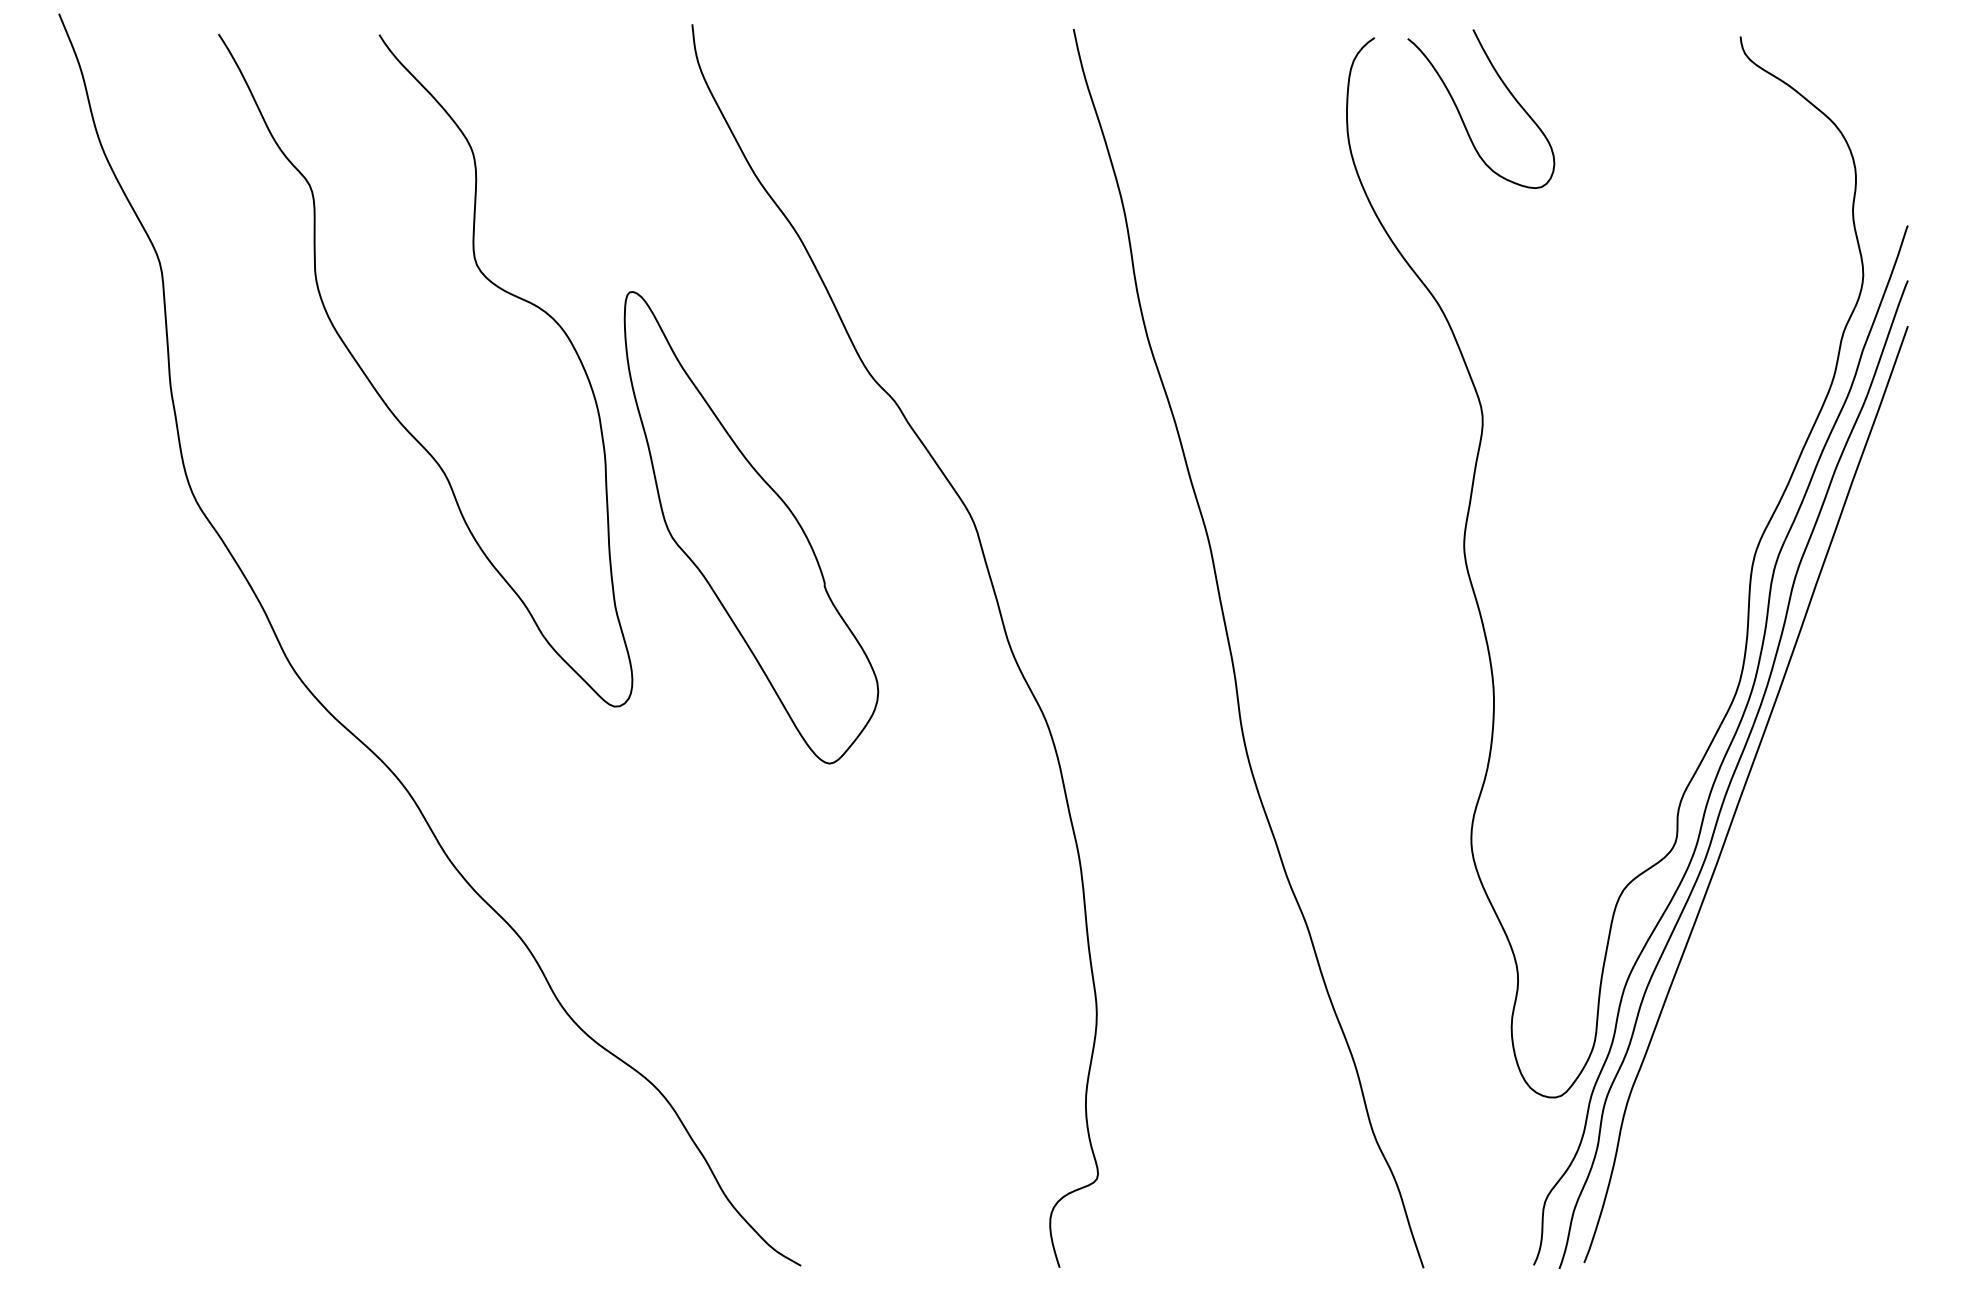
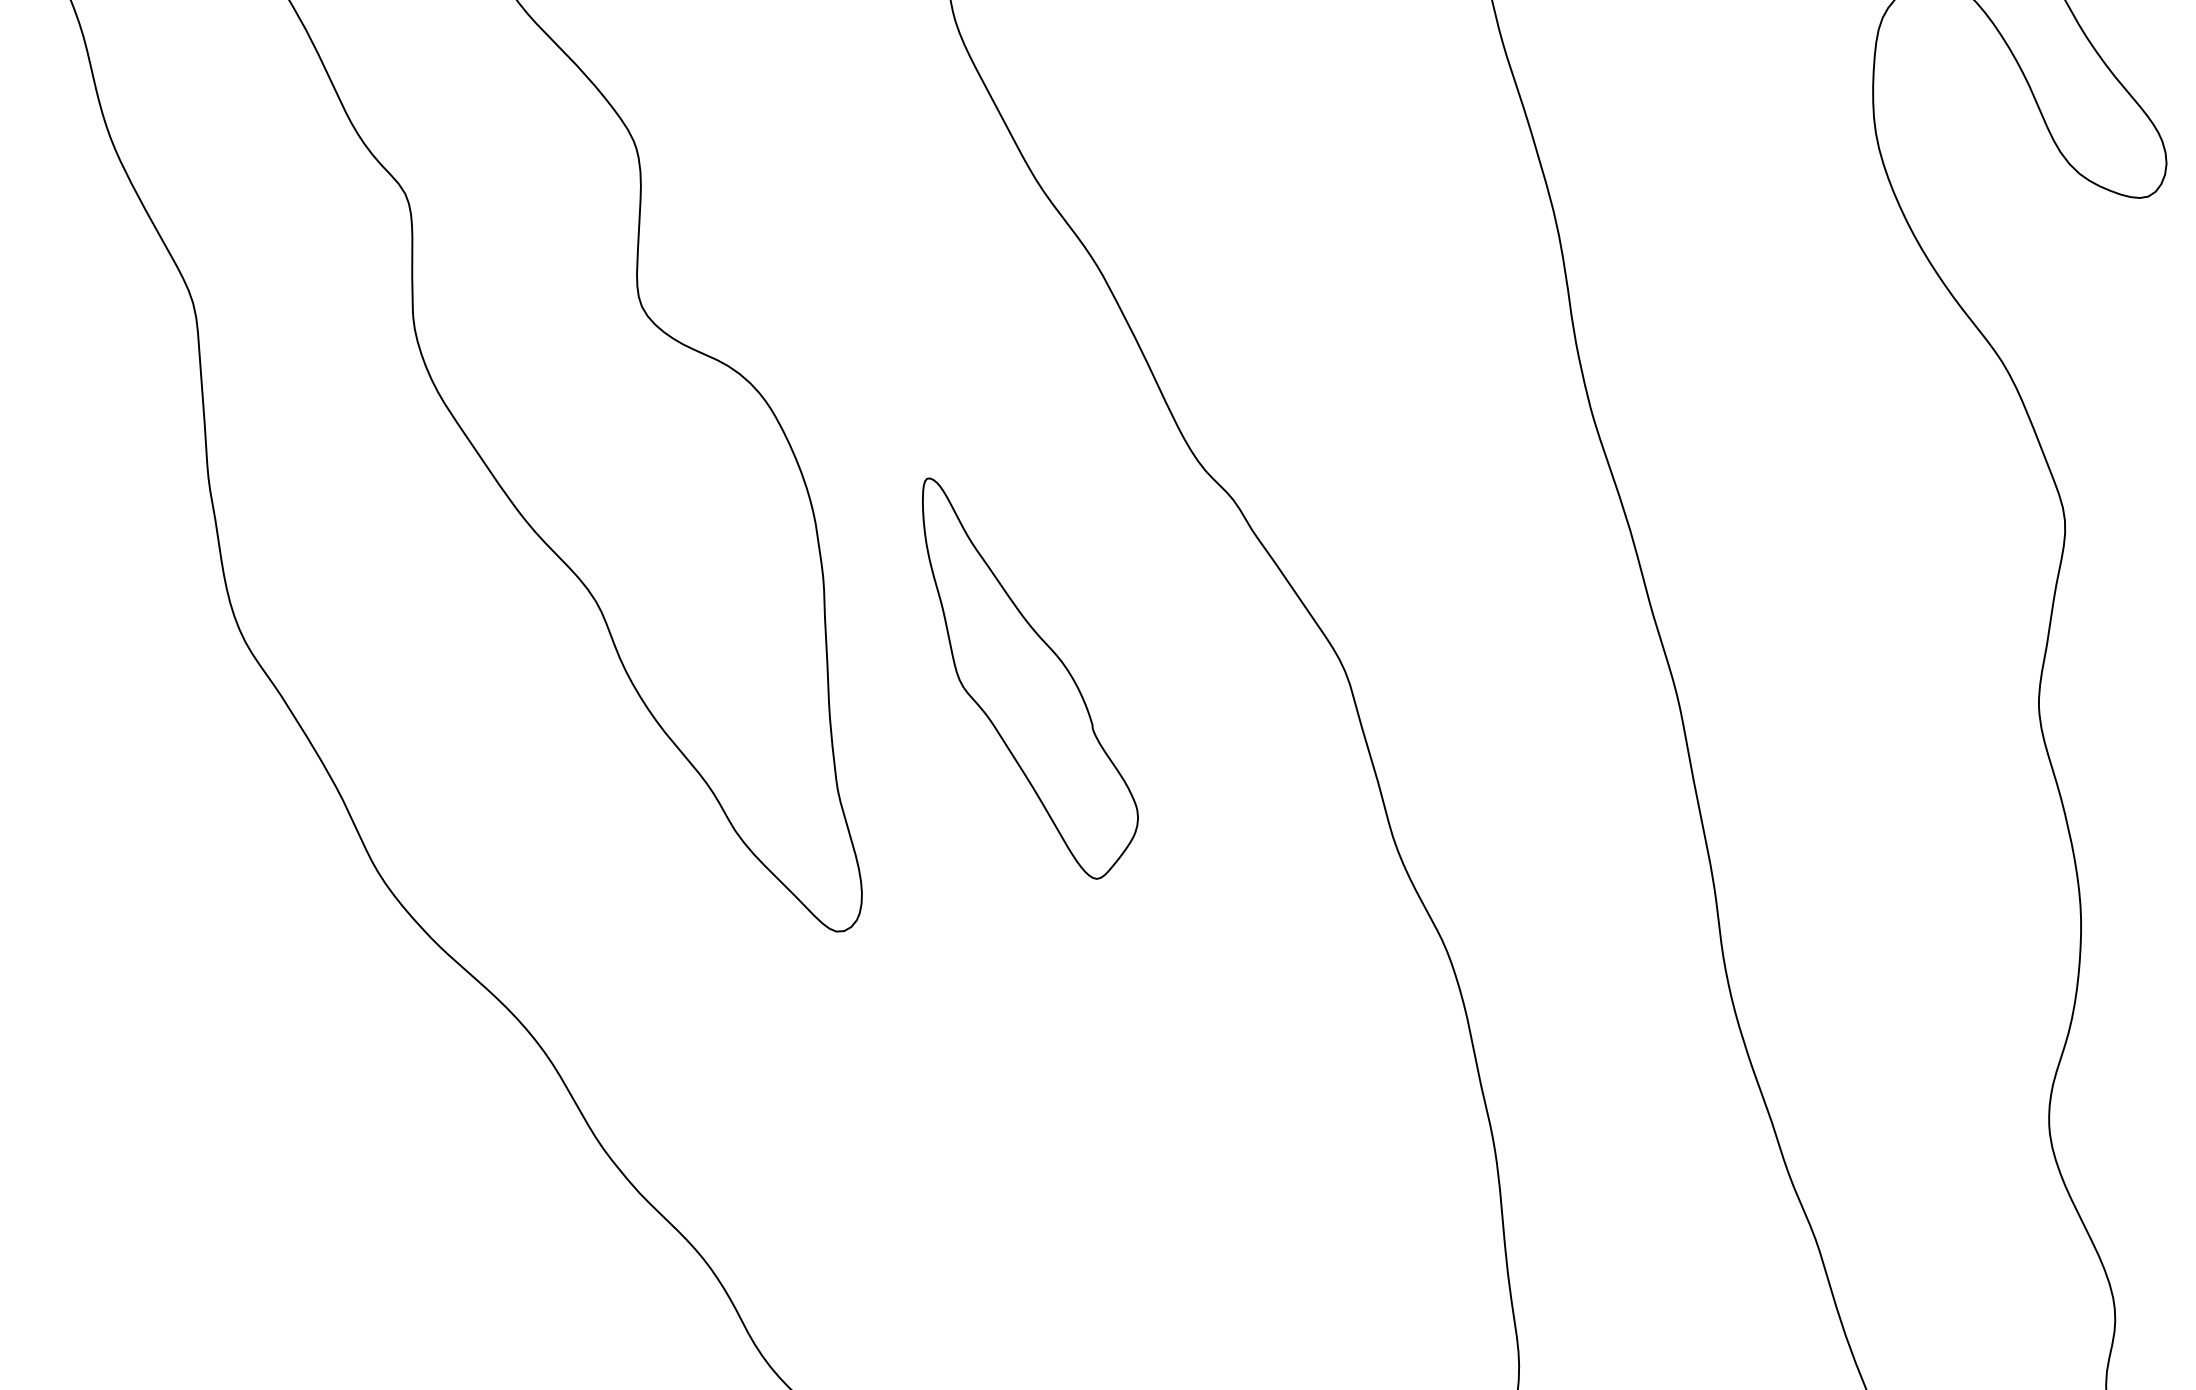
part: (751, 527) -> (1030, 678), size x0.6

